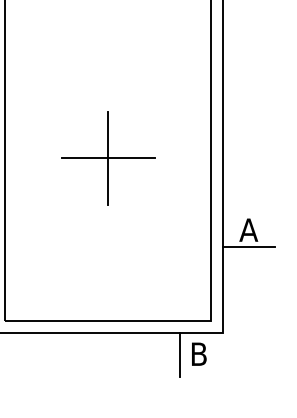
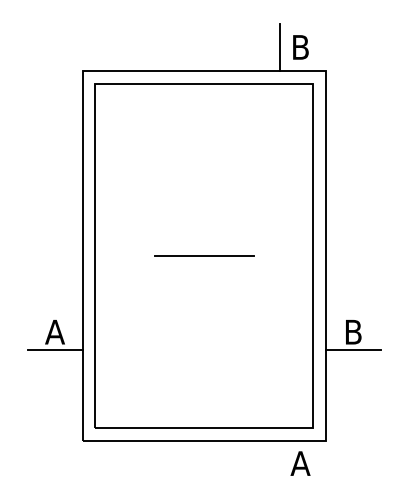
line: (108, 157) -> (204, 255), removed
text: (248, 229) -> (353, 331), A -> B
line: (179, 354) -> (280, 463), removed
text: (198, 354) -> (300, 463), B -> A

